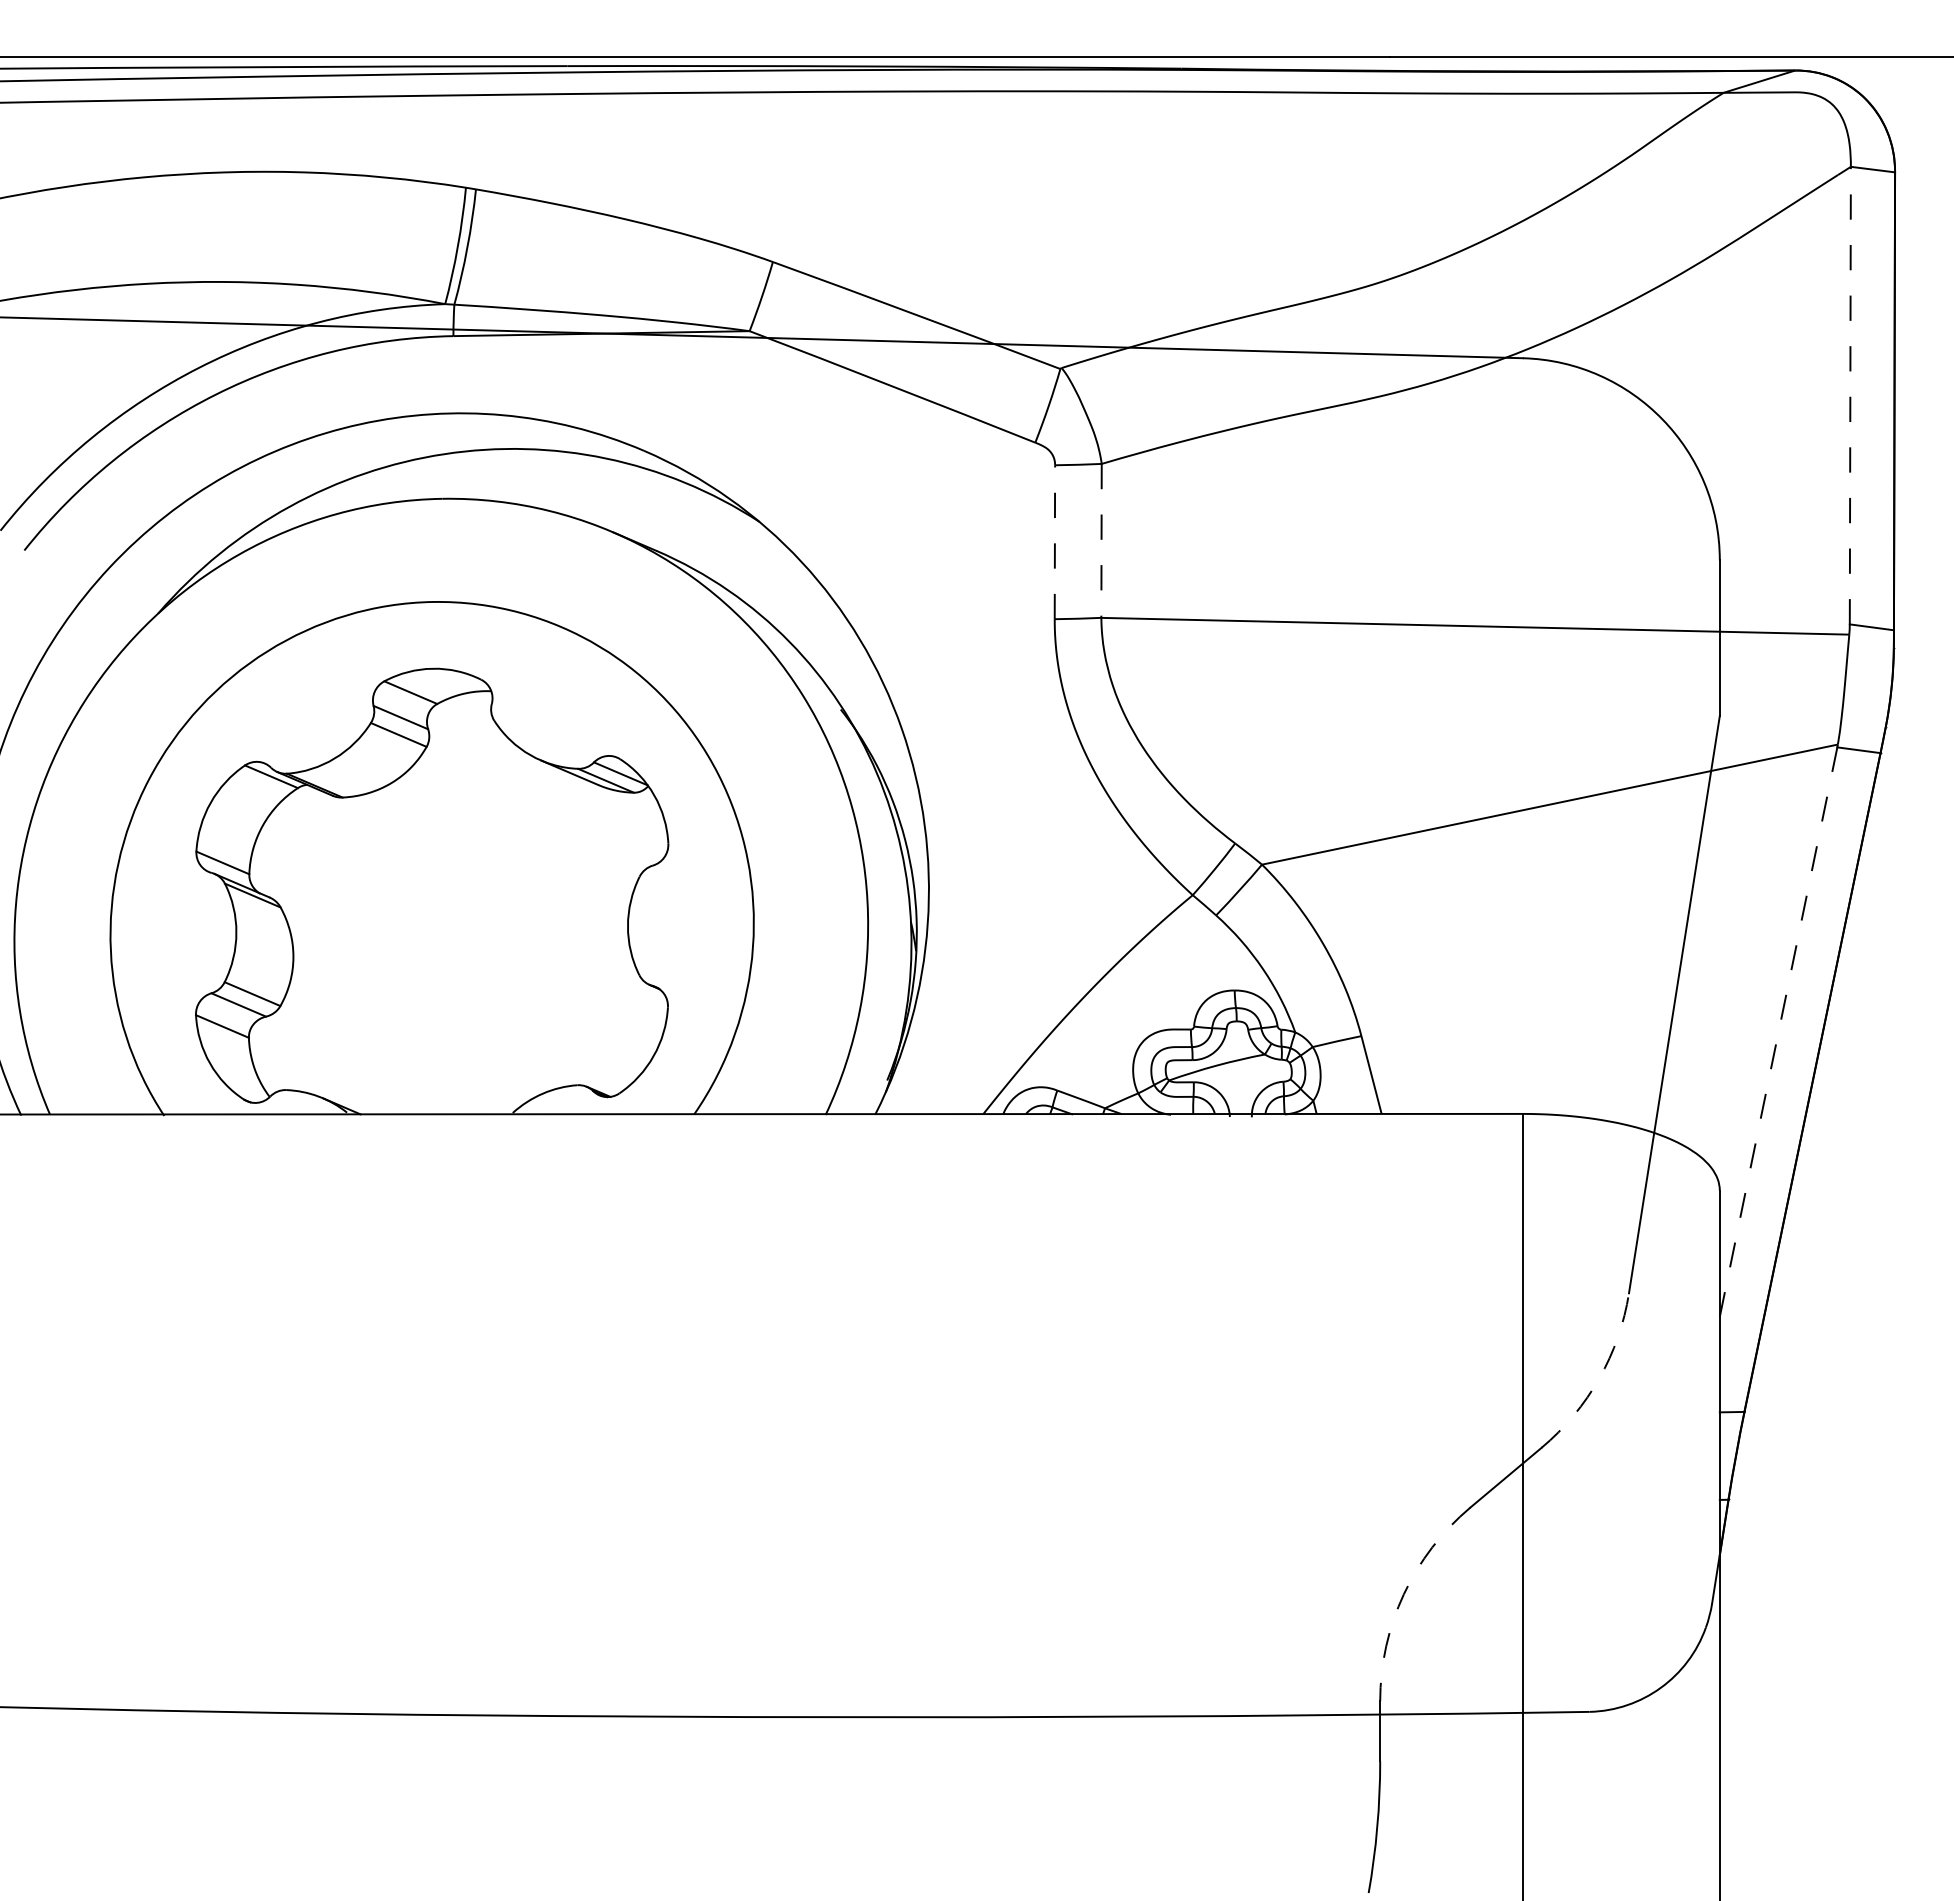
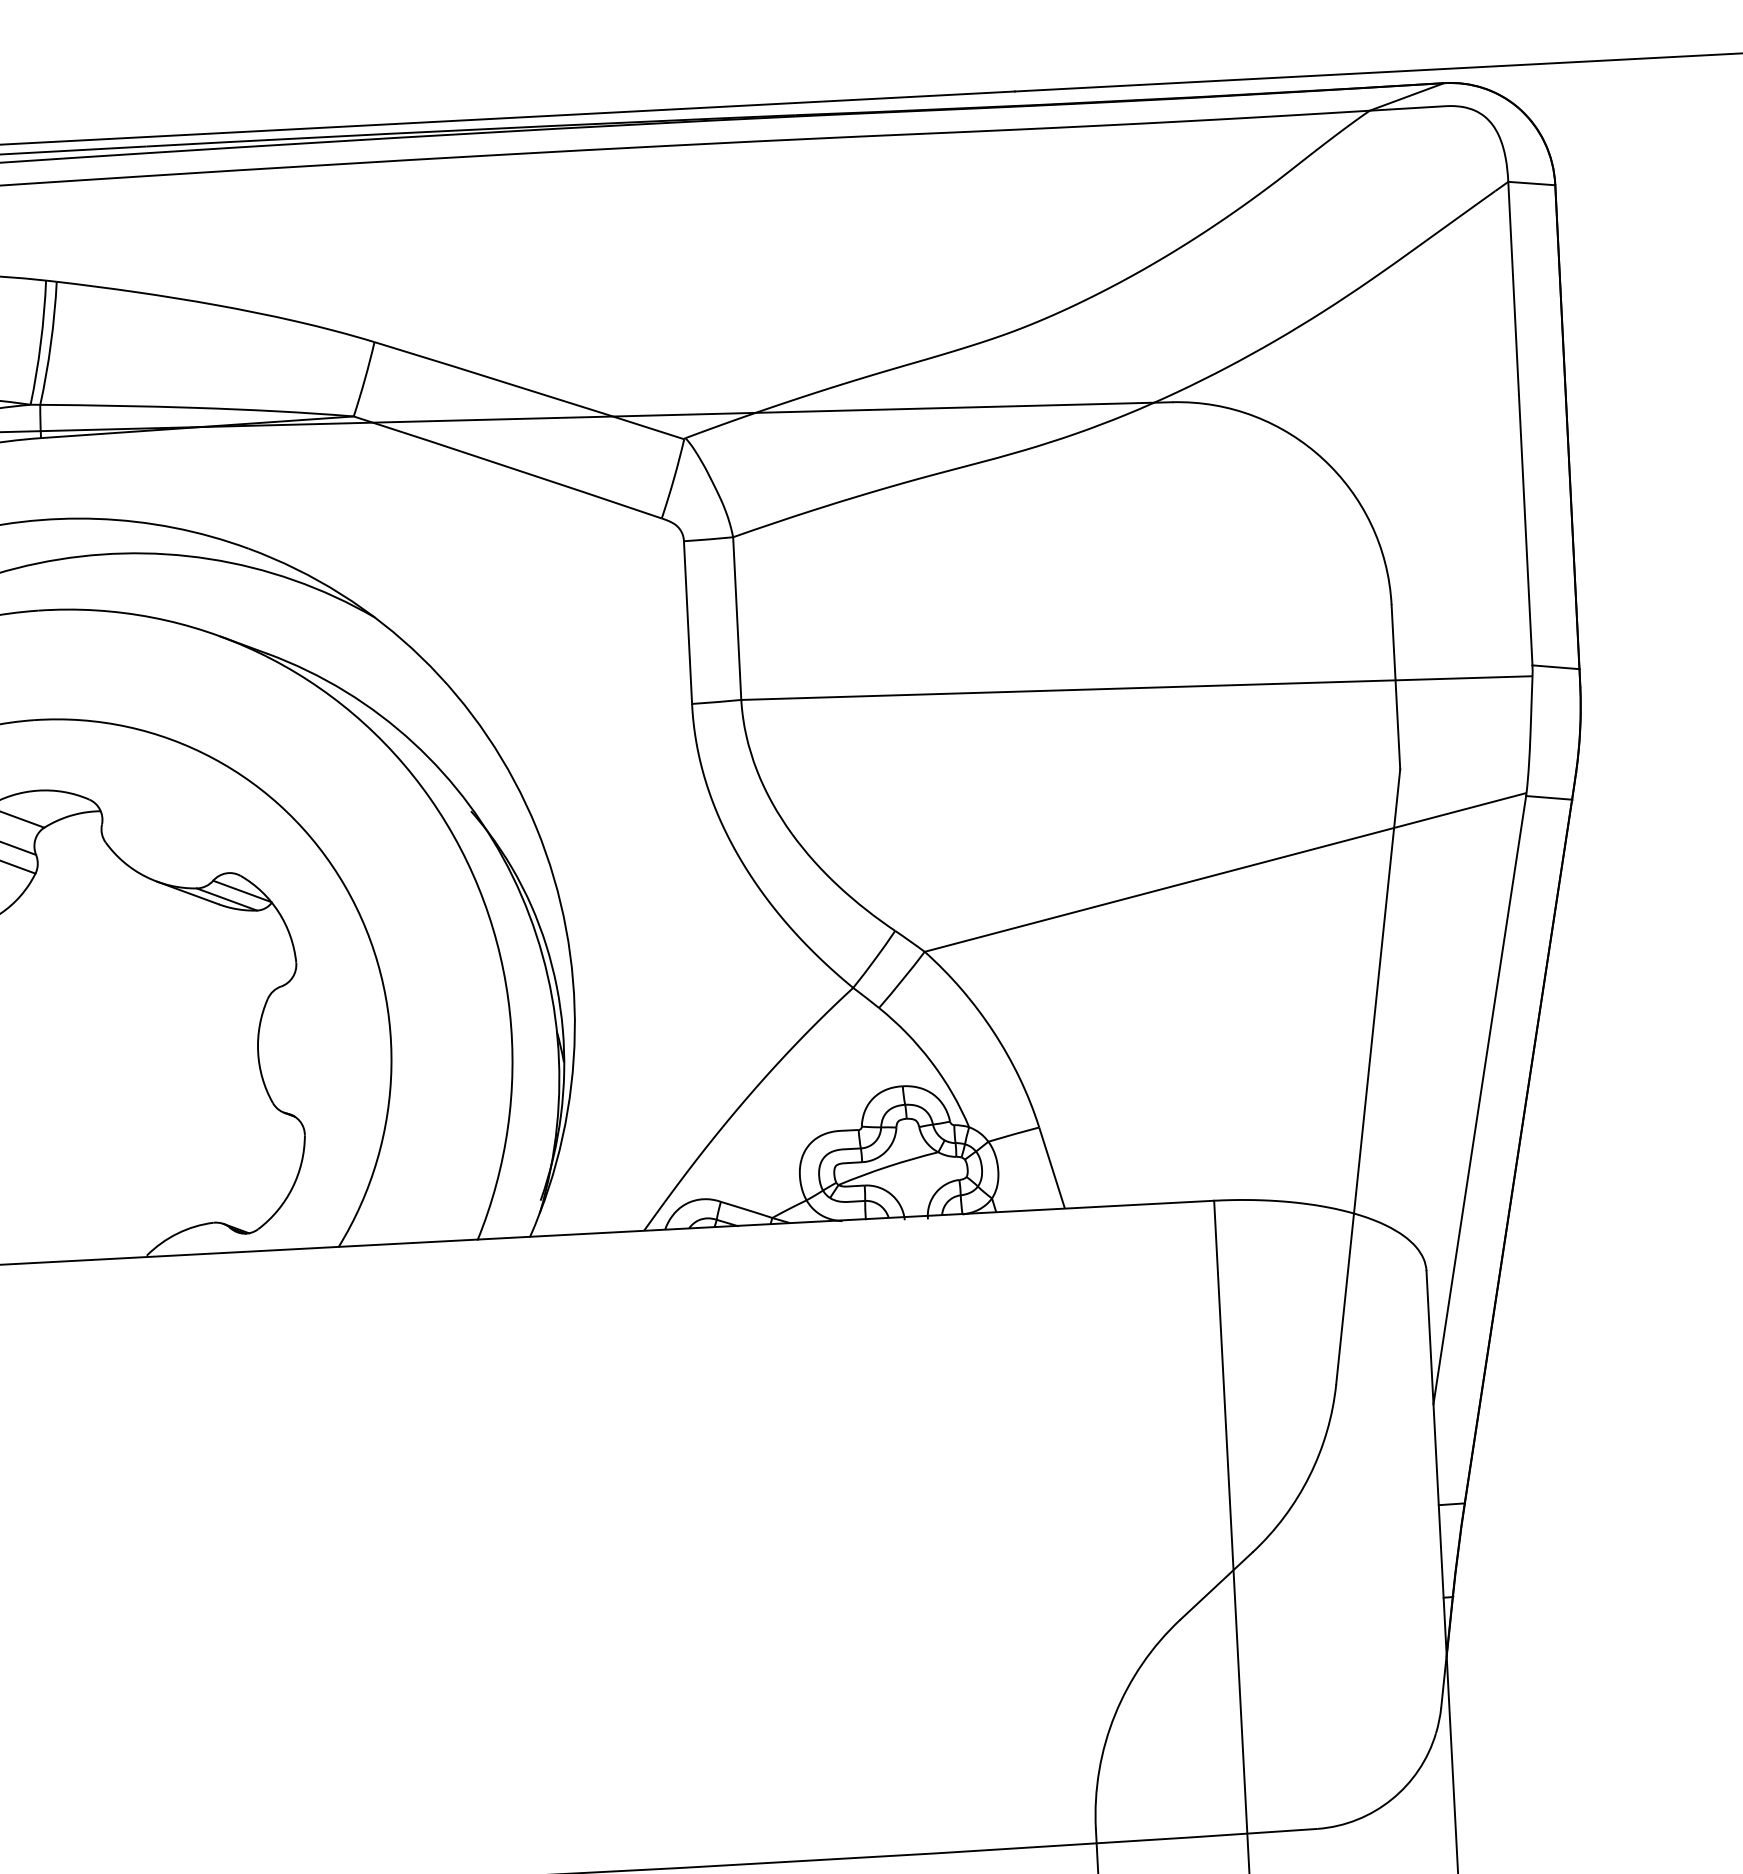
line: (1850, 395) -> (1520, 423), dashed -> solid
line: (1101, 540) -> (737, 618), dashed -> solid
line: (1054, 542) -> (687, 622), dashed -> solid
line: (1778, 1032) -> (1479, 1100), dashed -> solid
arc: (1599, 1378) -> (1309, 1476), dashed -> solid
arc: (1403, 1594) -> (1114, 1715), dashed -> solid

